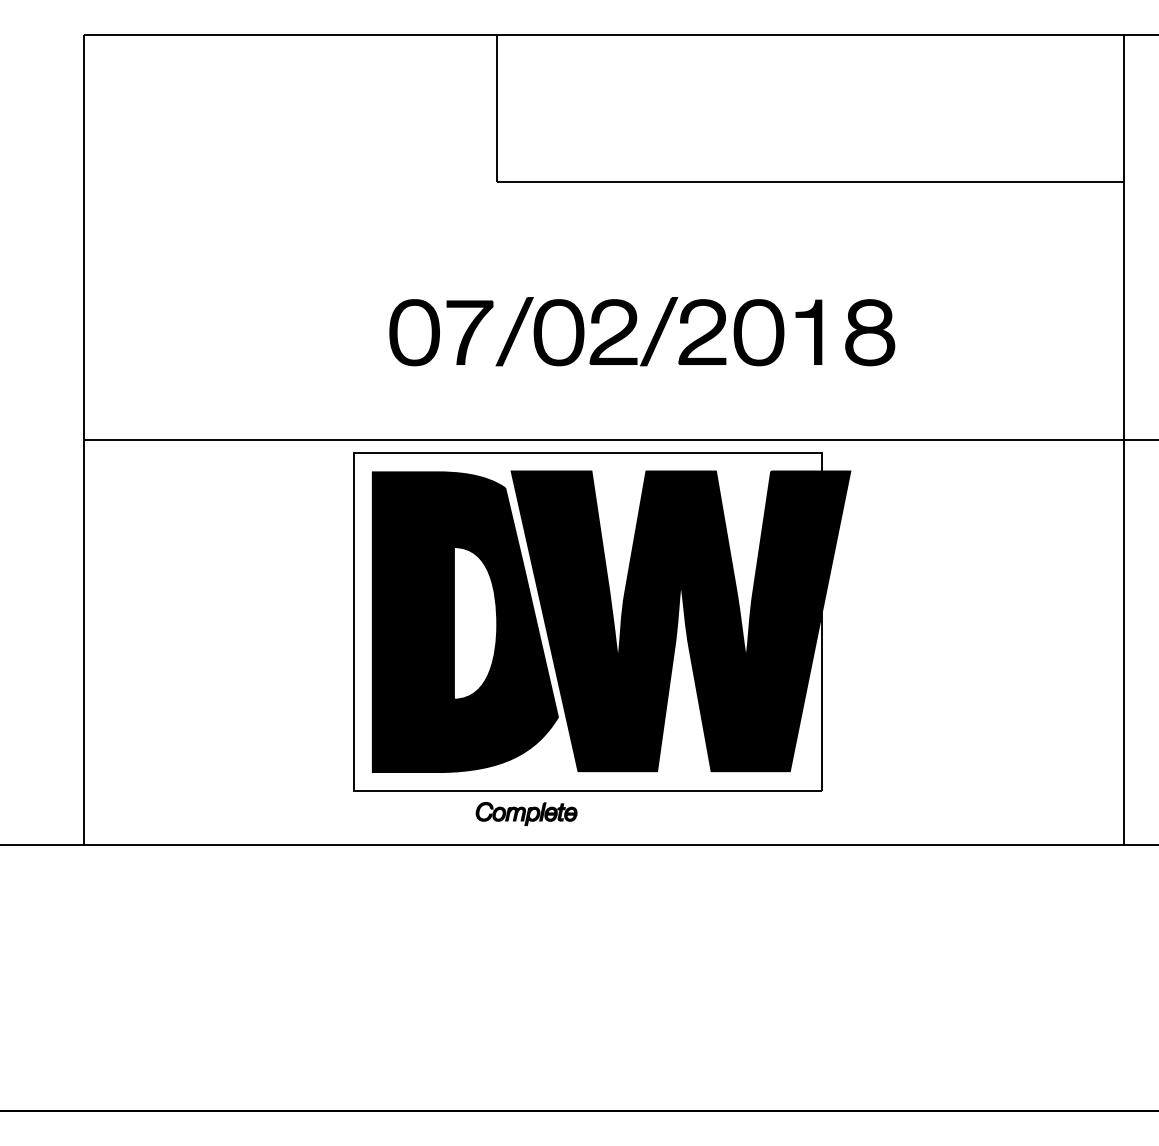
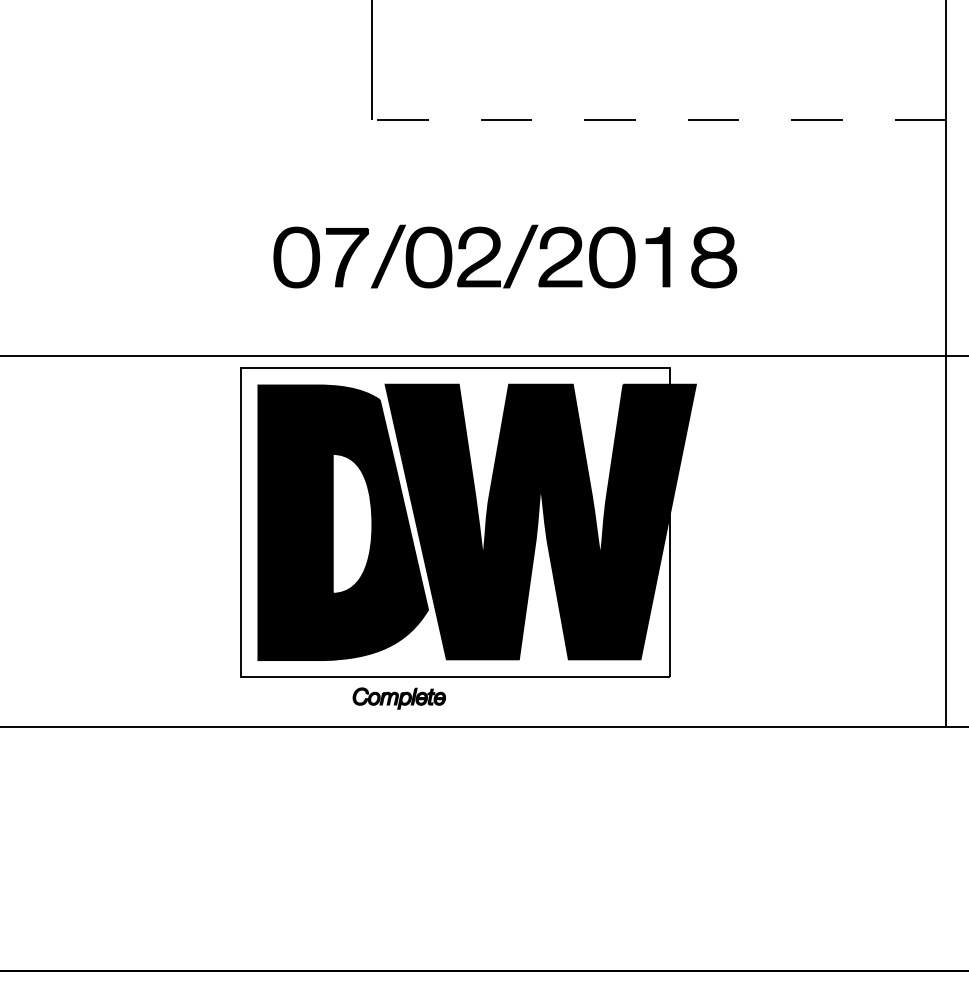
line: (809, 182) -> (658, 119), solid -> dashed

